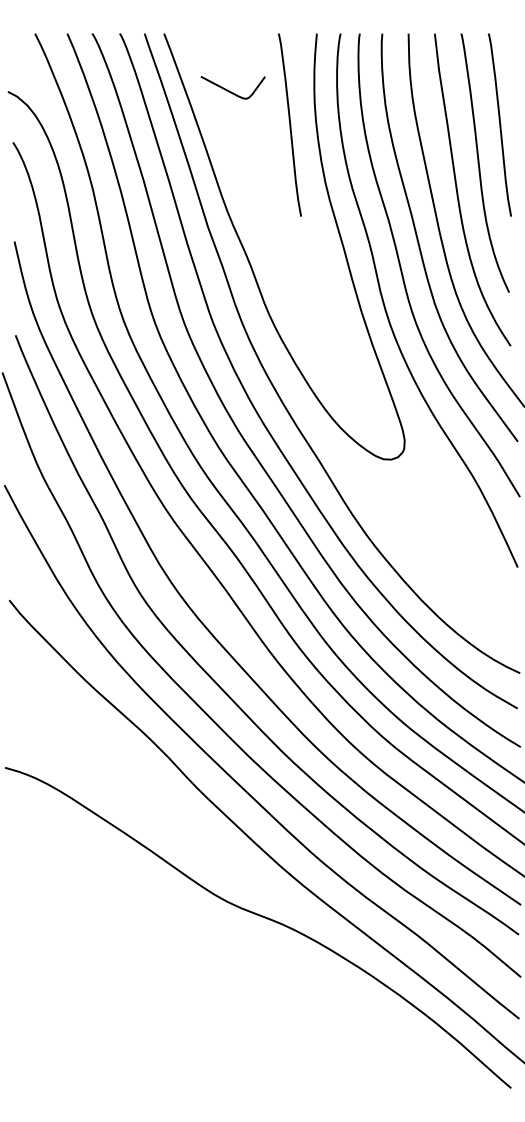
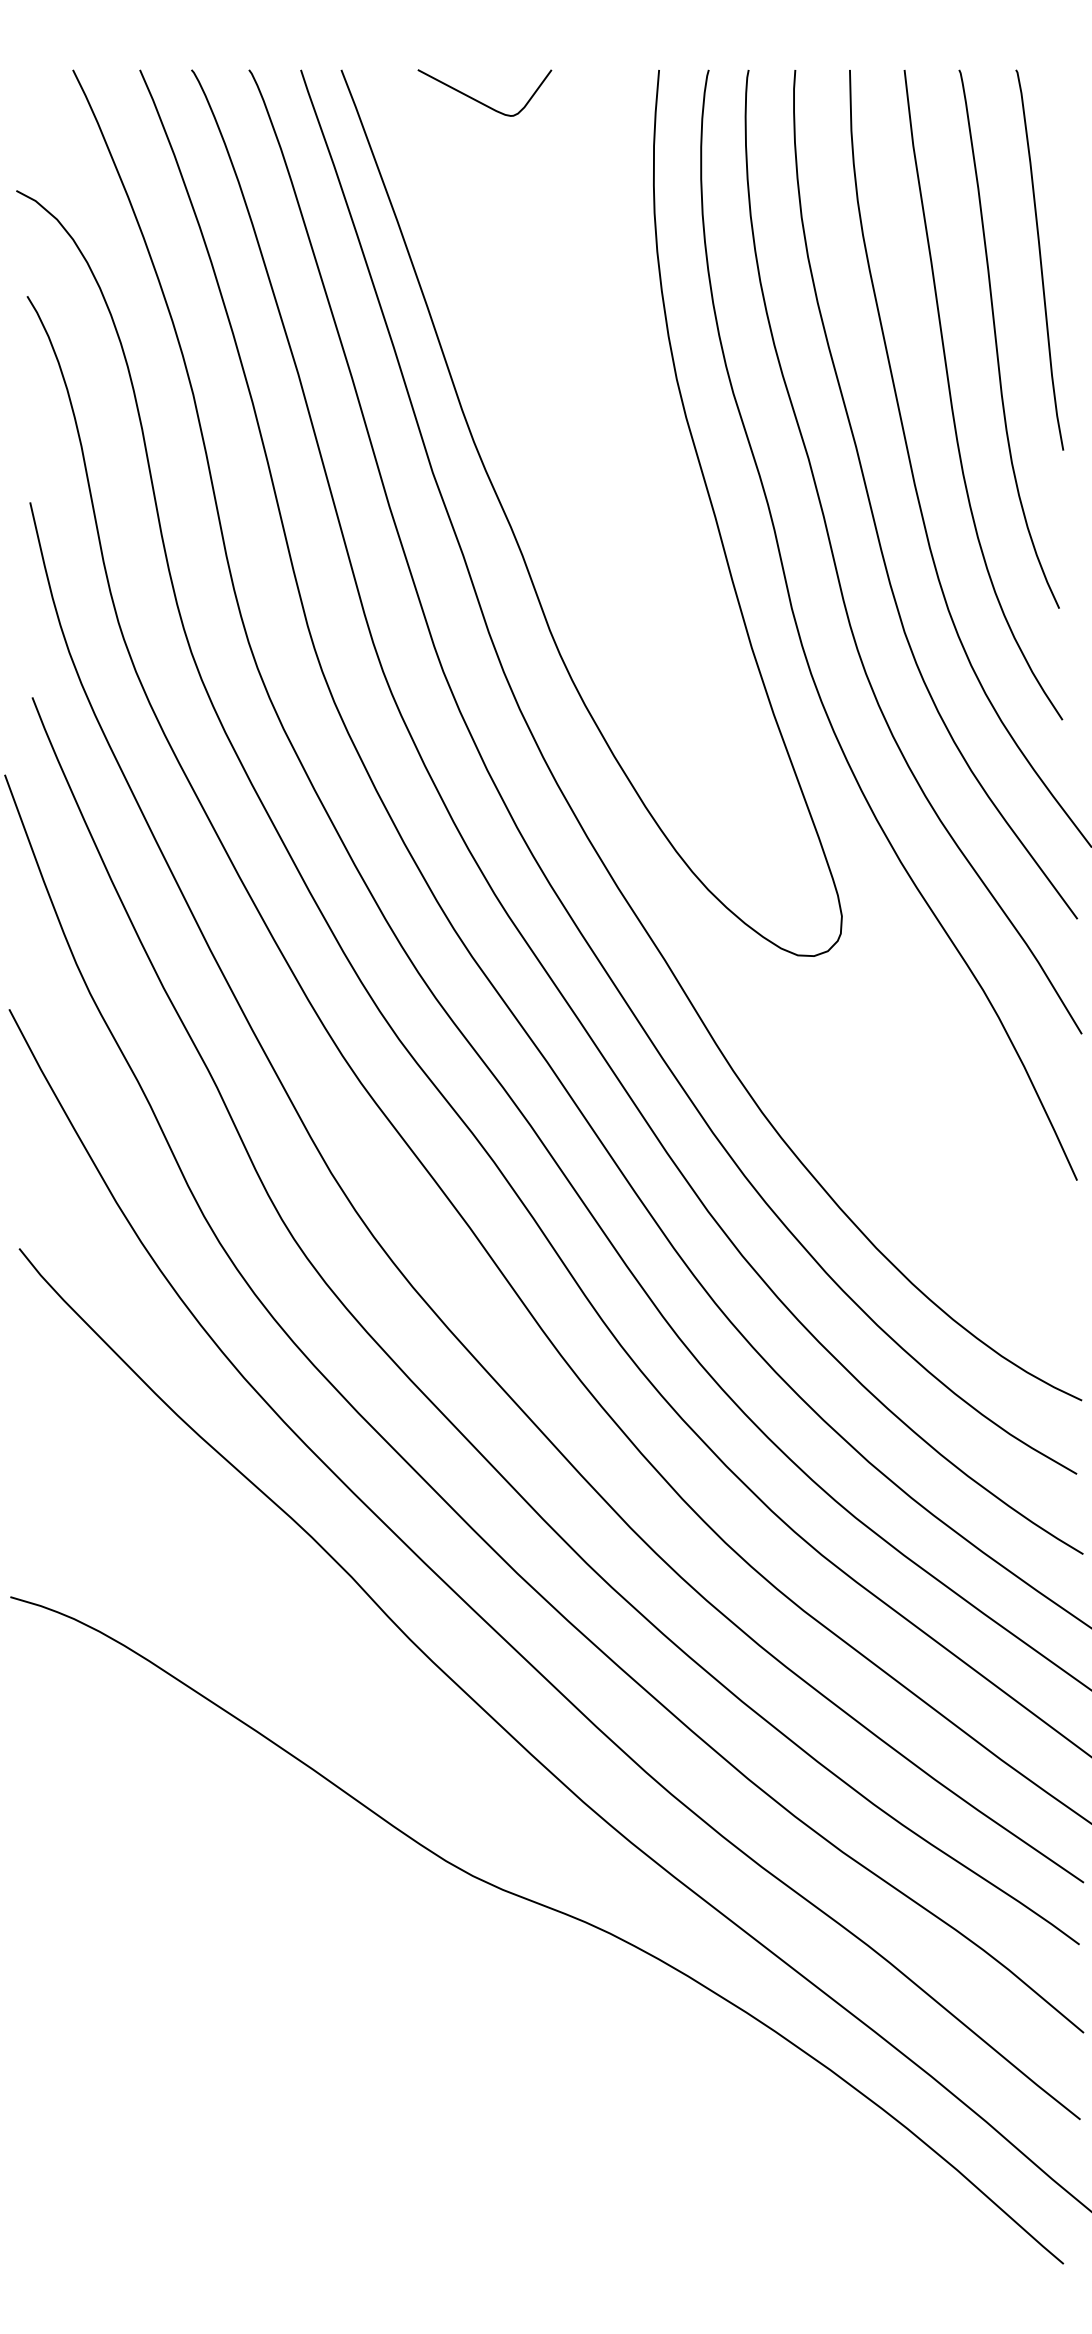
curve: (231, 91) -> (481, 100), moved
curve: (289, 124) -> (602, 258), removed

